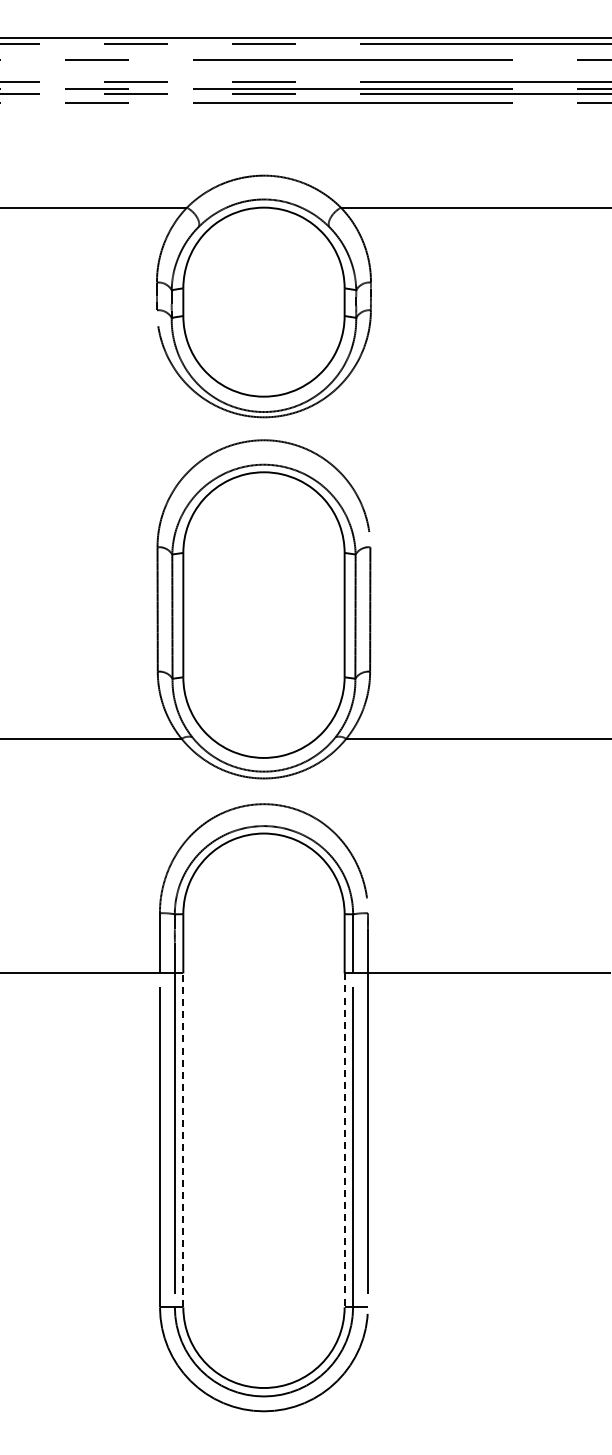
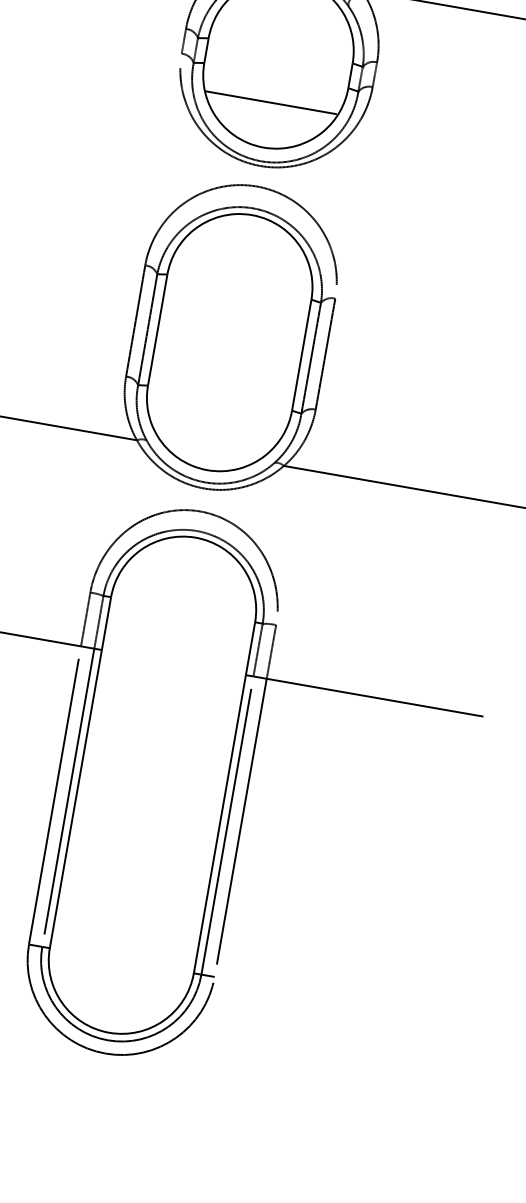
line: (263, 346) -> (271, 102), added
line: (183, 1140) -> (75, 799), dashed -> solid
line: (344, 1140) -> (219, 824), dashed -> solid

